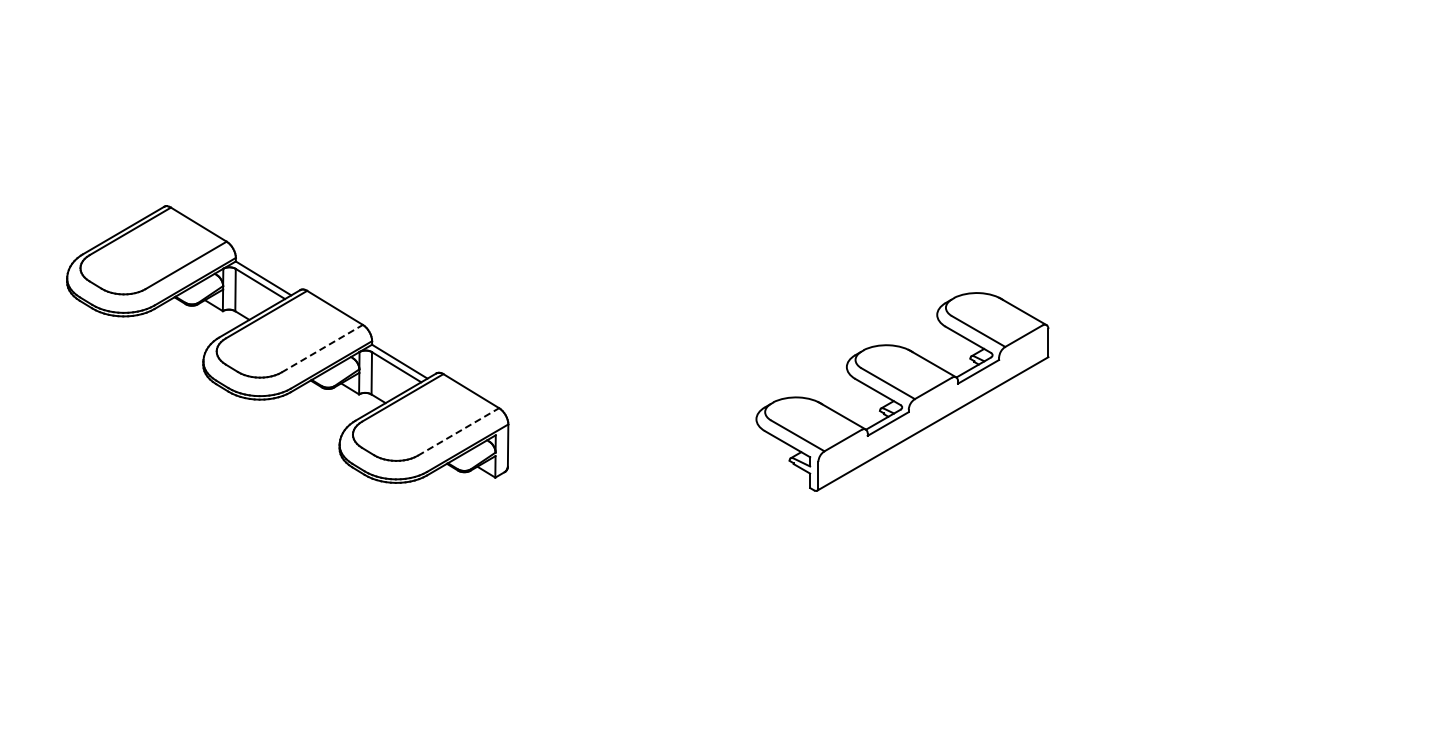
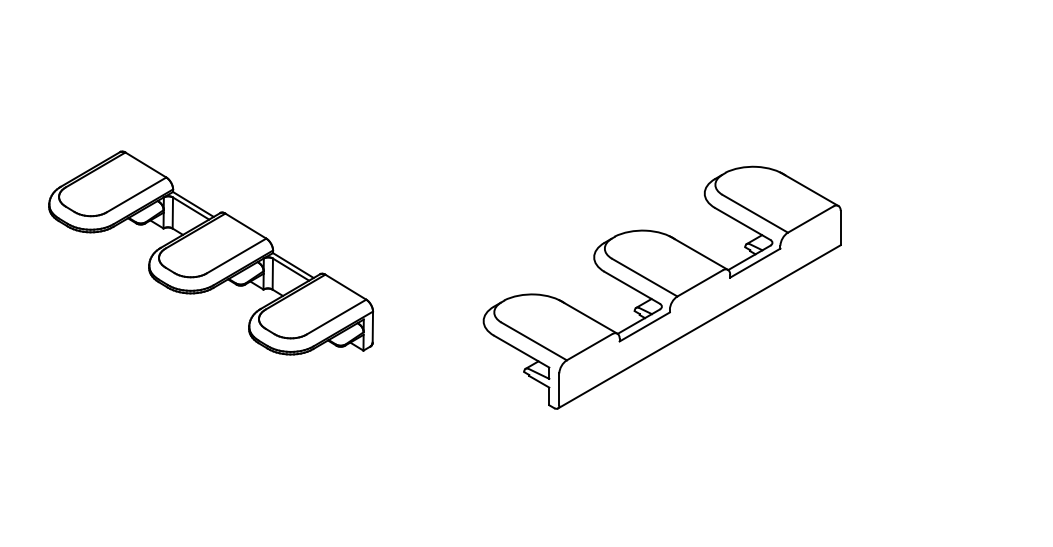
line: (322, 348) -> (236, 255), dashed -> solid
part: (902, 391) -> (662, 287), size x1.67
line: (458, 431) -> (336, 316), dashed -> solid

